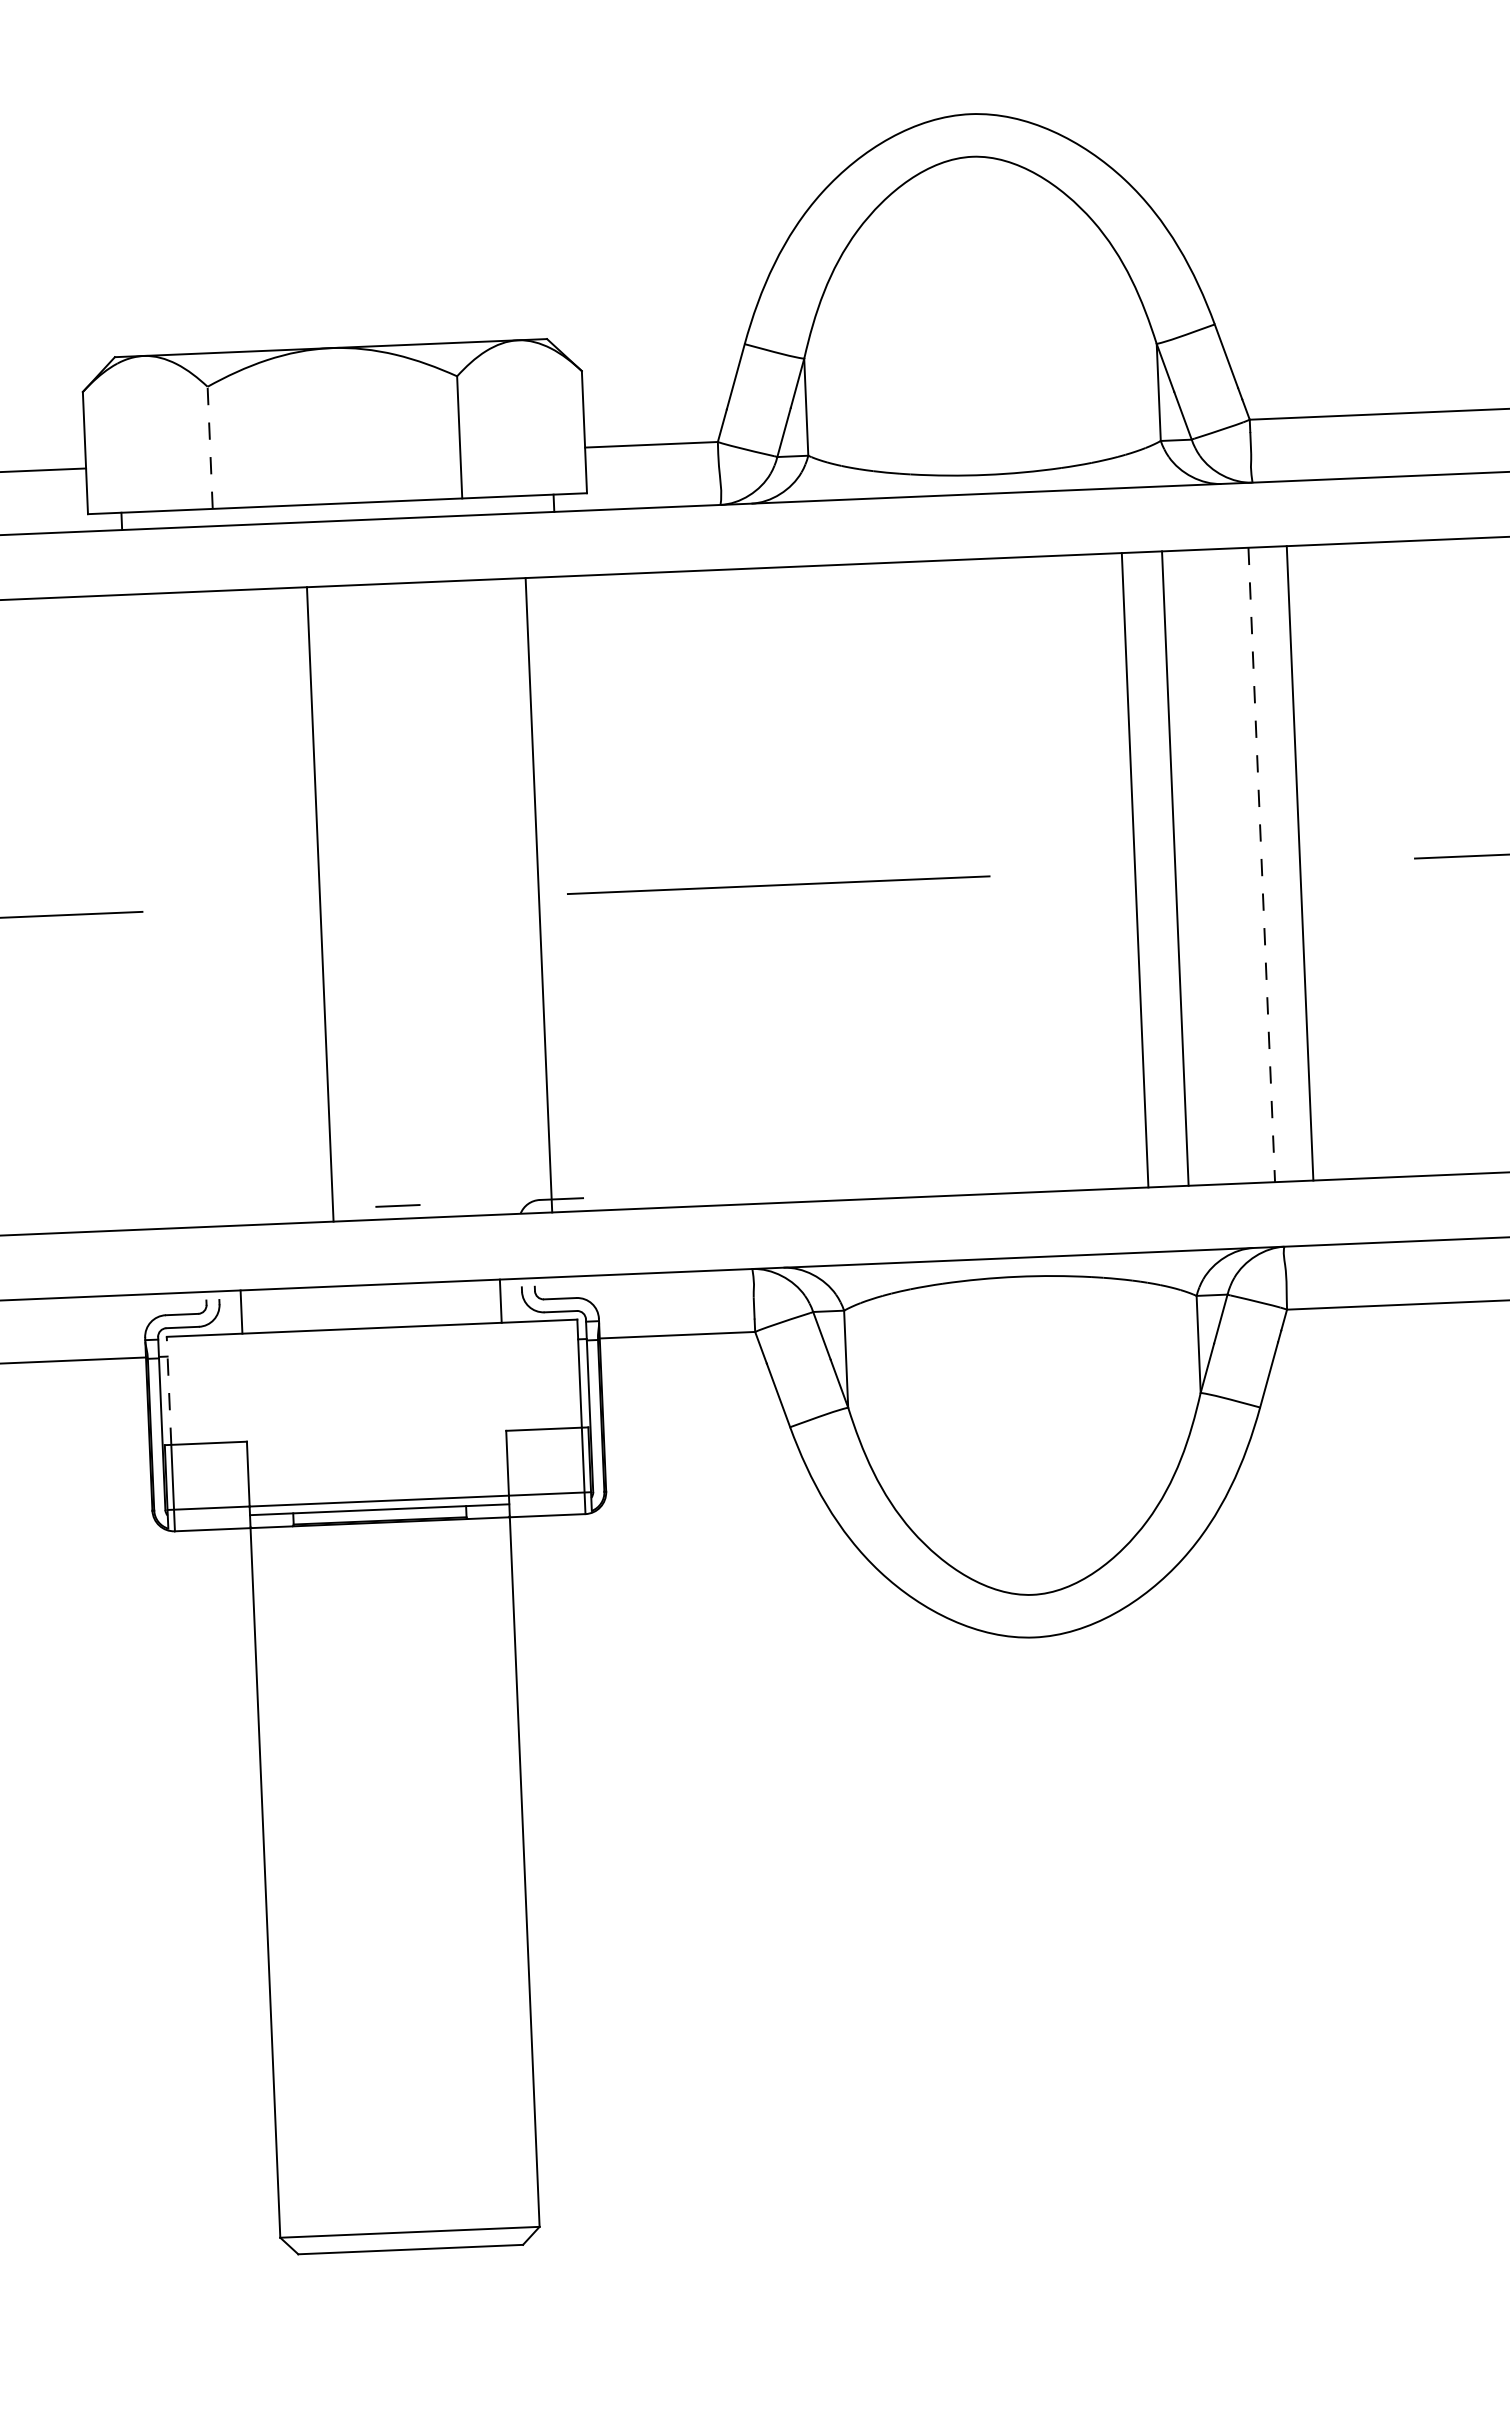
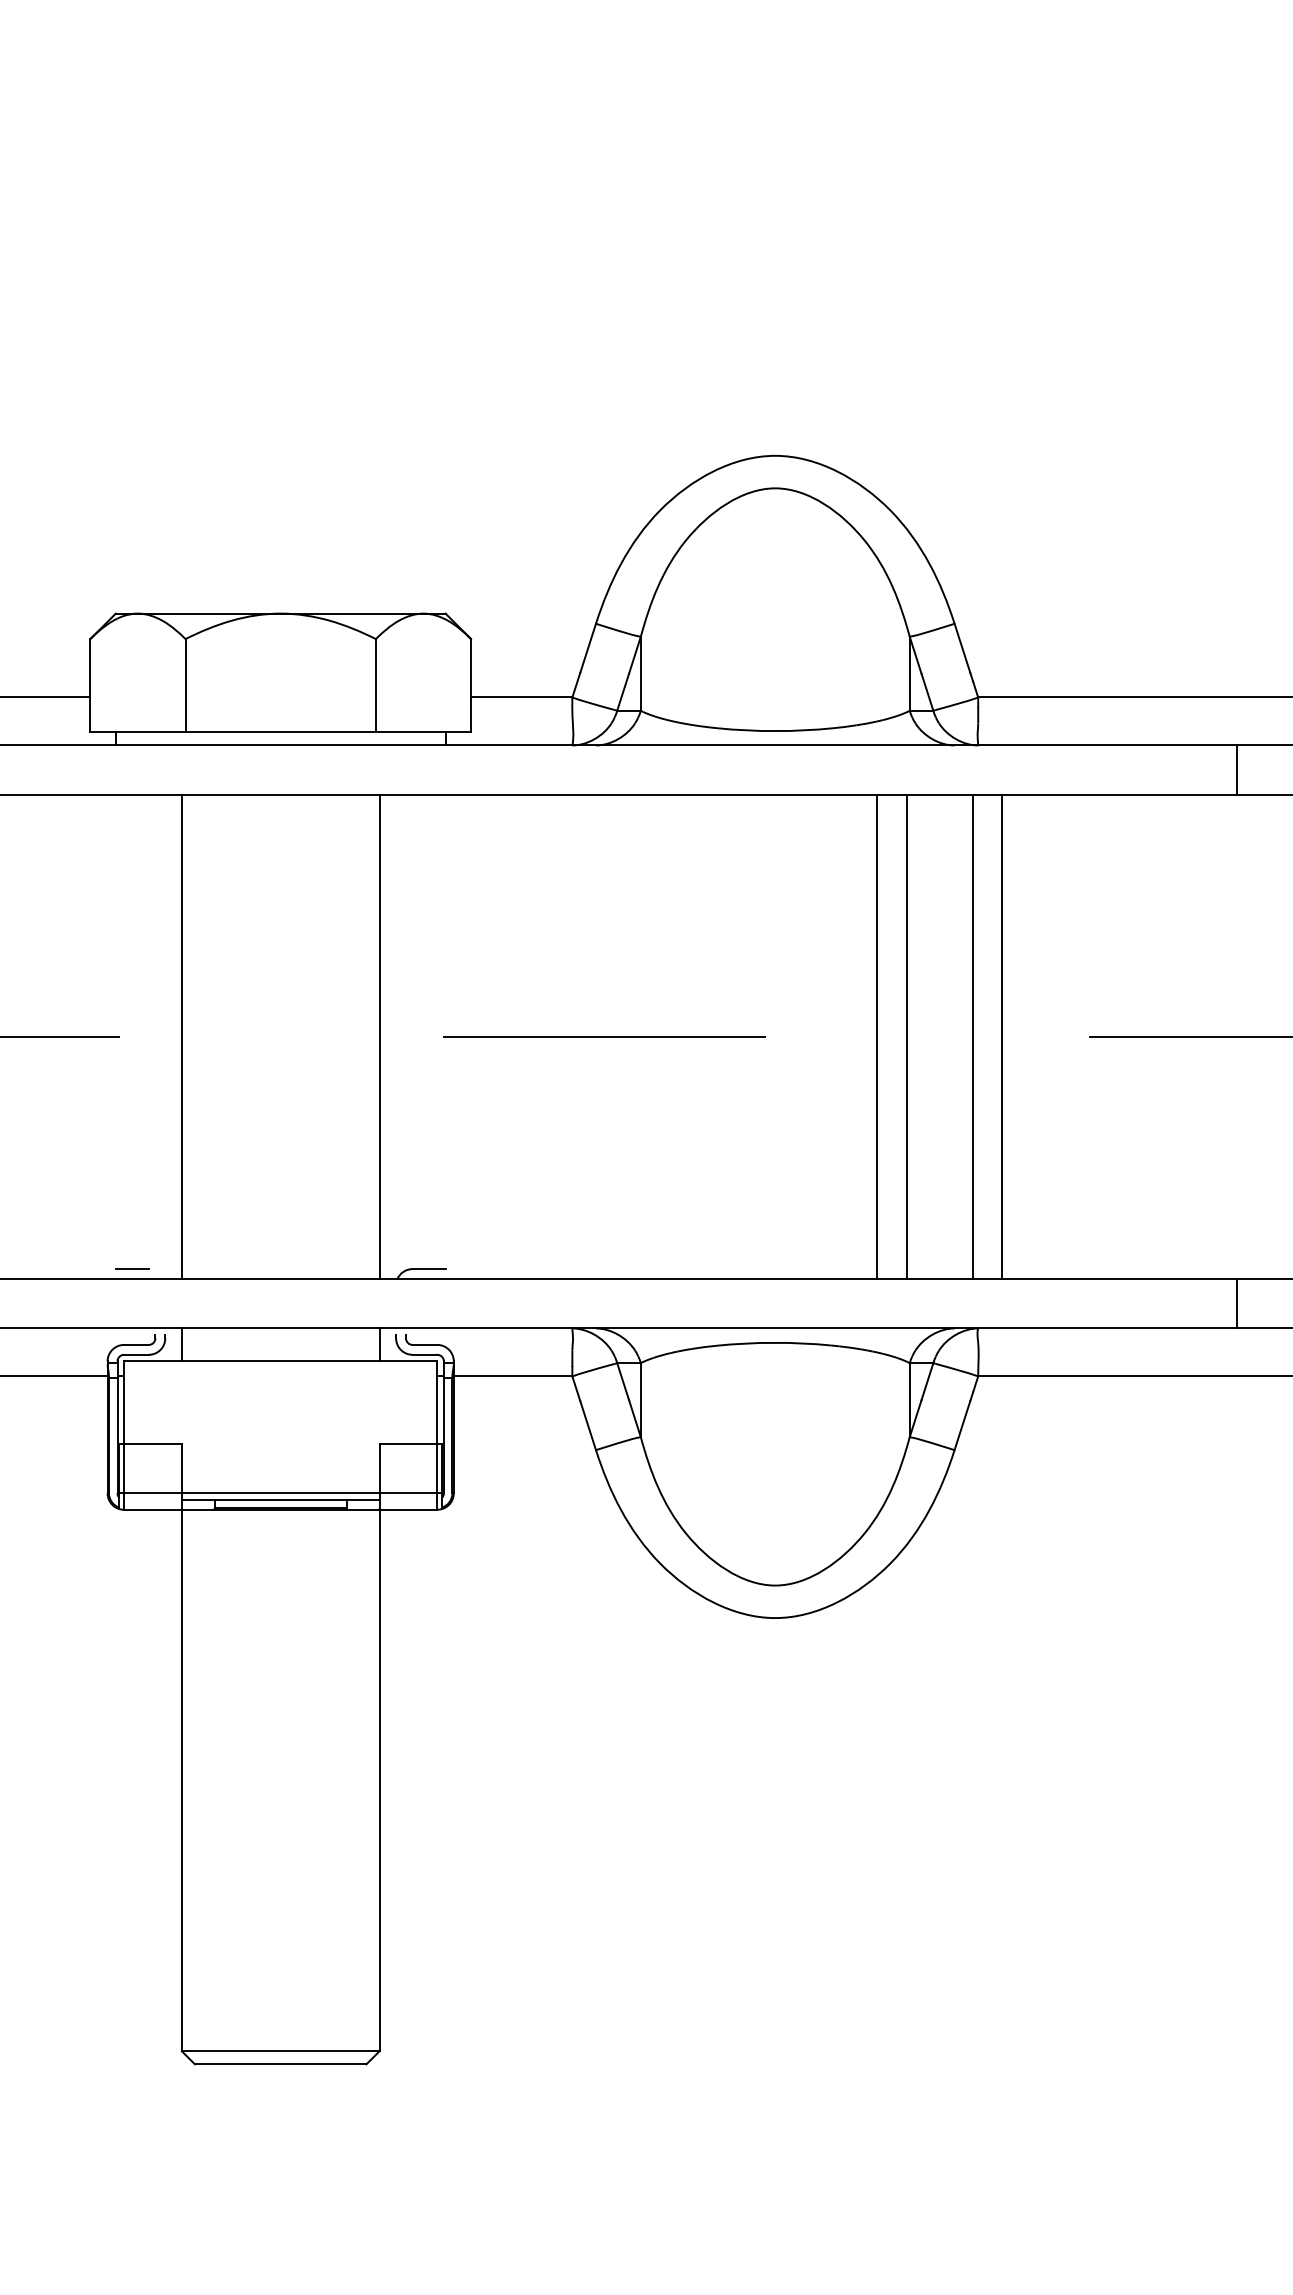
line: (210, 447) -> (185, 685), dashed -> solid
line: (1262, 865) -> (973, 1037), dashed -> solid
line: (538, 894) -> (379, 1036), moved
line: (319, 903) -> (181, 1036), moved
line: (398, 1205) -> (132, 1268), moved
line: (169, 1390) -> (124, 1402), dashed -> solid

